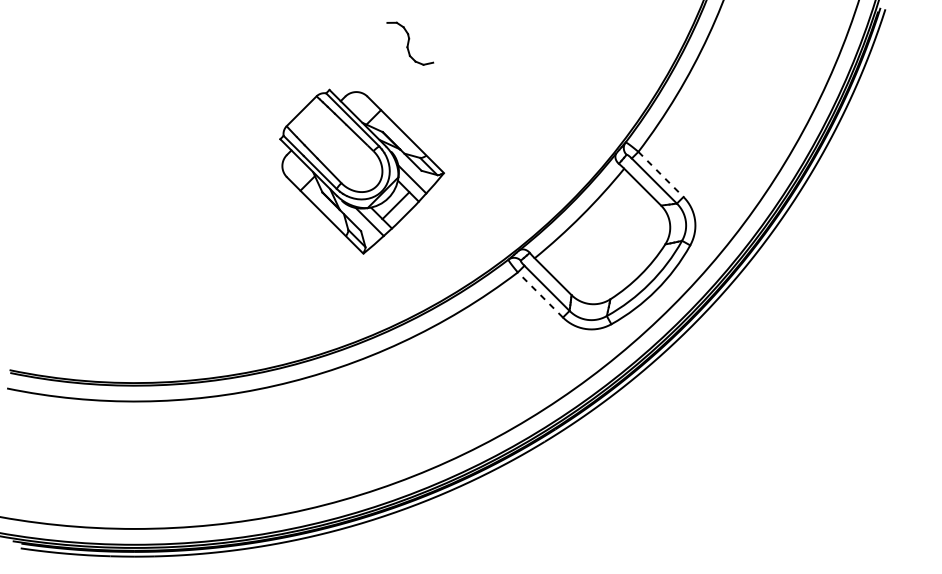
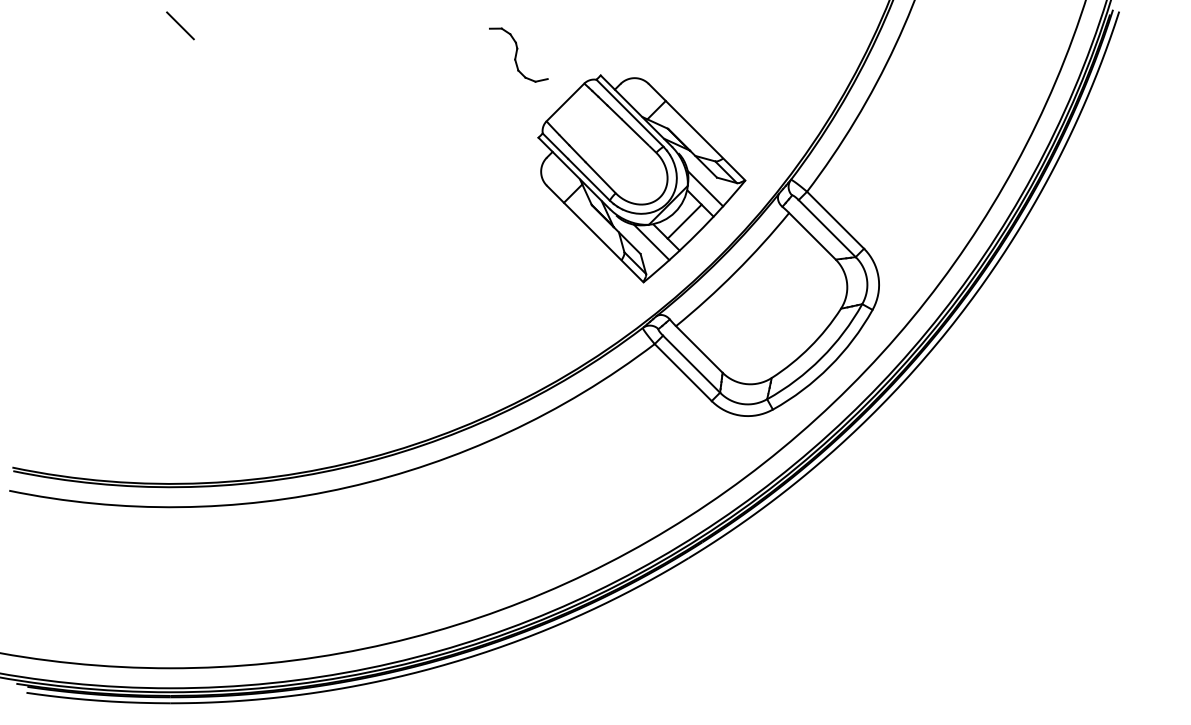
line: (142, 20) -> (180, 25), added
part: (361, 171) -> (641, 178), moved
line: (660, 174) -> (835, 220), dashed -> solid
line: (539, 294) -> (682, 372), dashed -> solid

